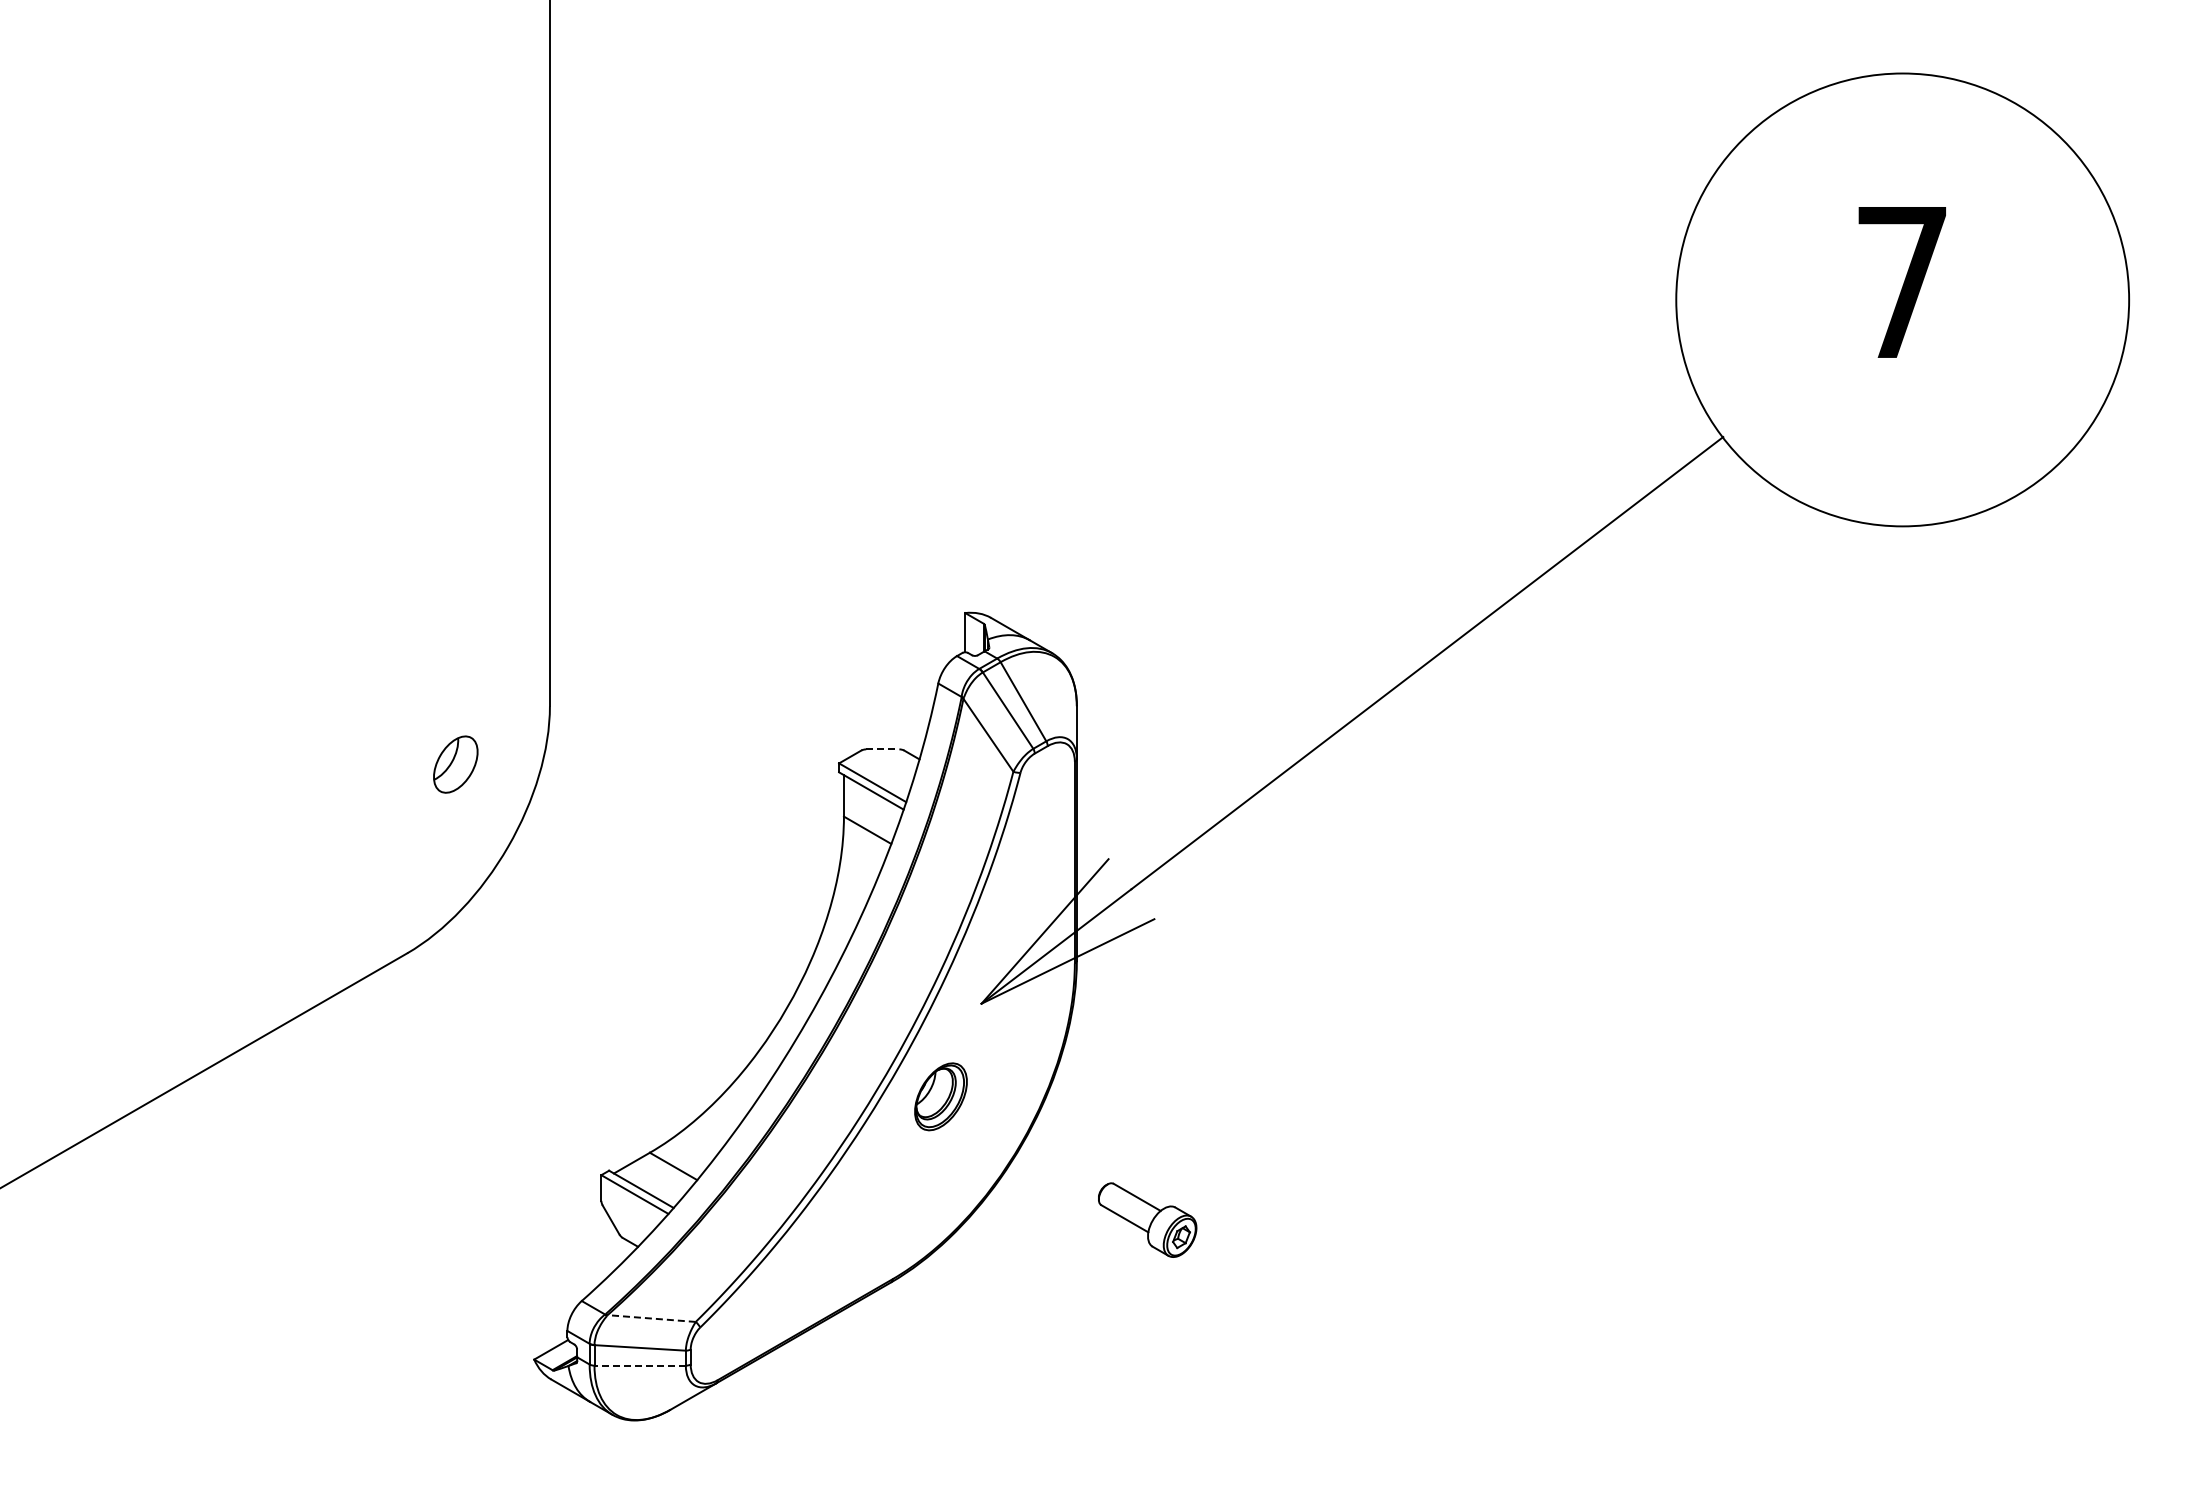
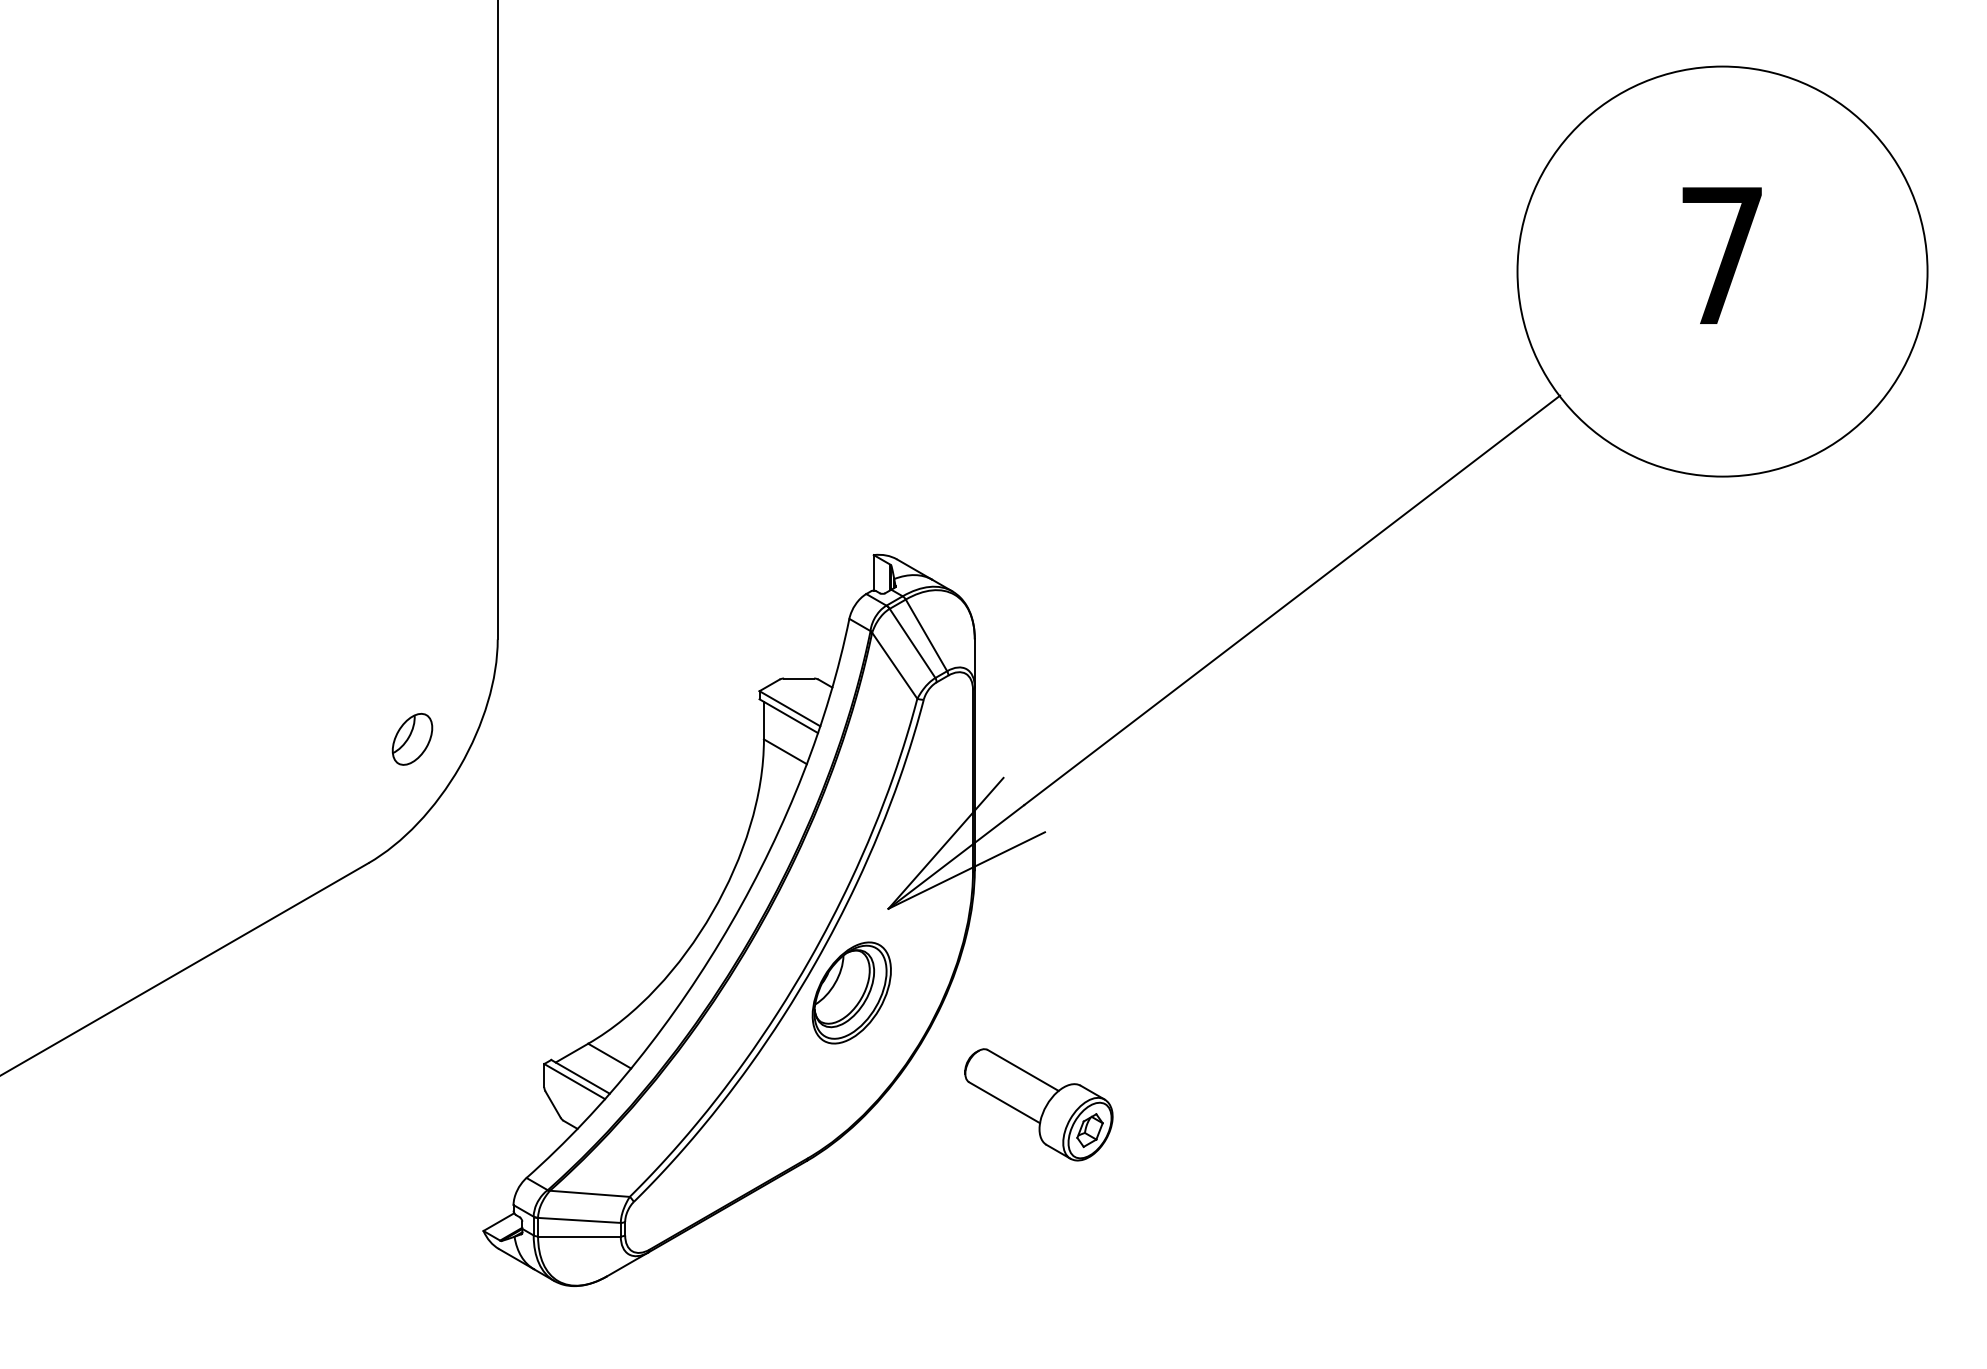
line: (882, 749) -> (798, 678), dashed -> solid
part: (455, 764) -> (412, 739), moved
part: (940, 1096) -> (851, 992), size x1.67
part: (1147, 1219) -> (1038, 1104), size x1.67
line: (651, 1318) -> (589, 1193), dashed -> solid
line: (640, 1365) -> (579, 1236), dashed -> solid

